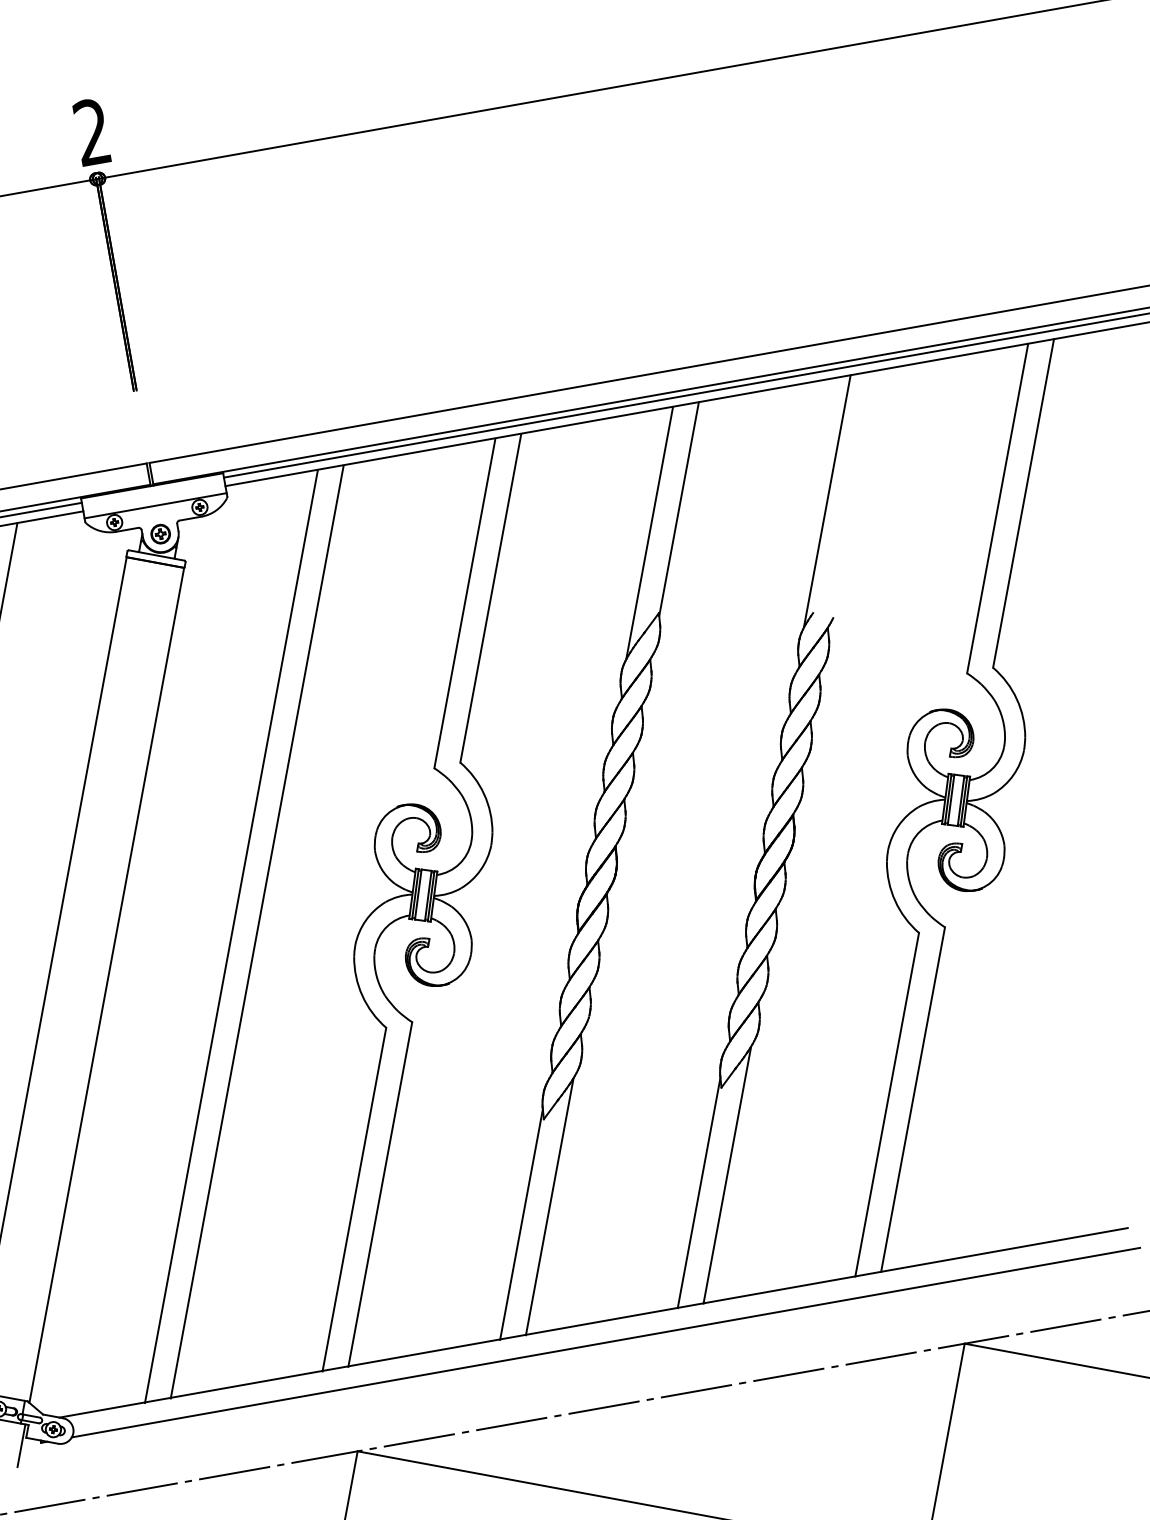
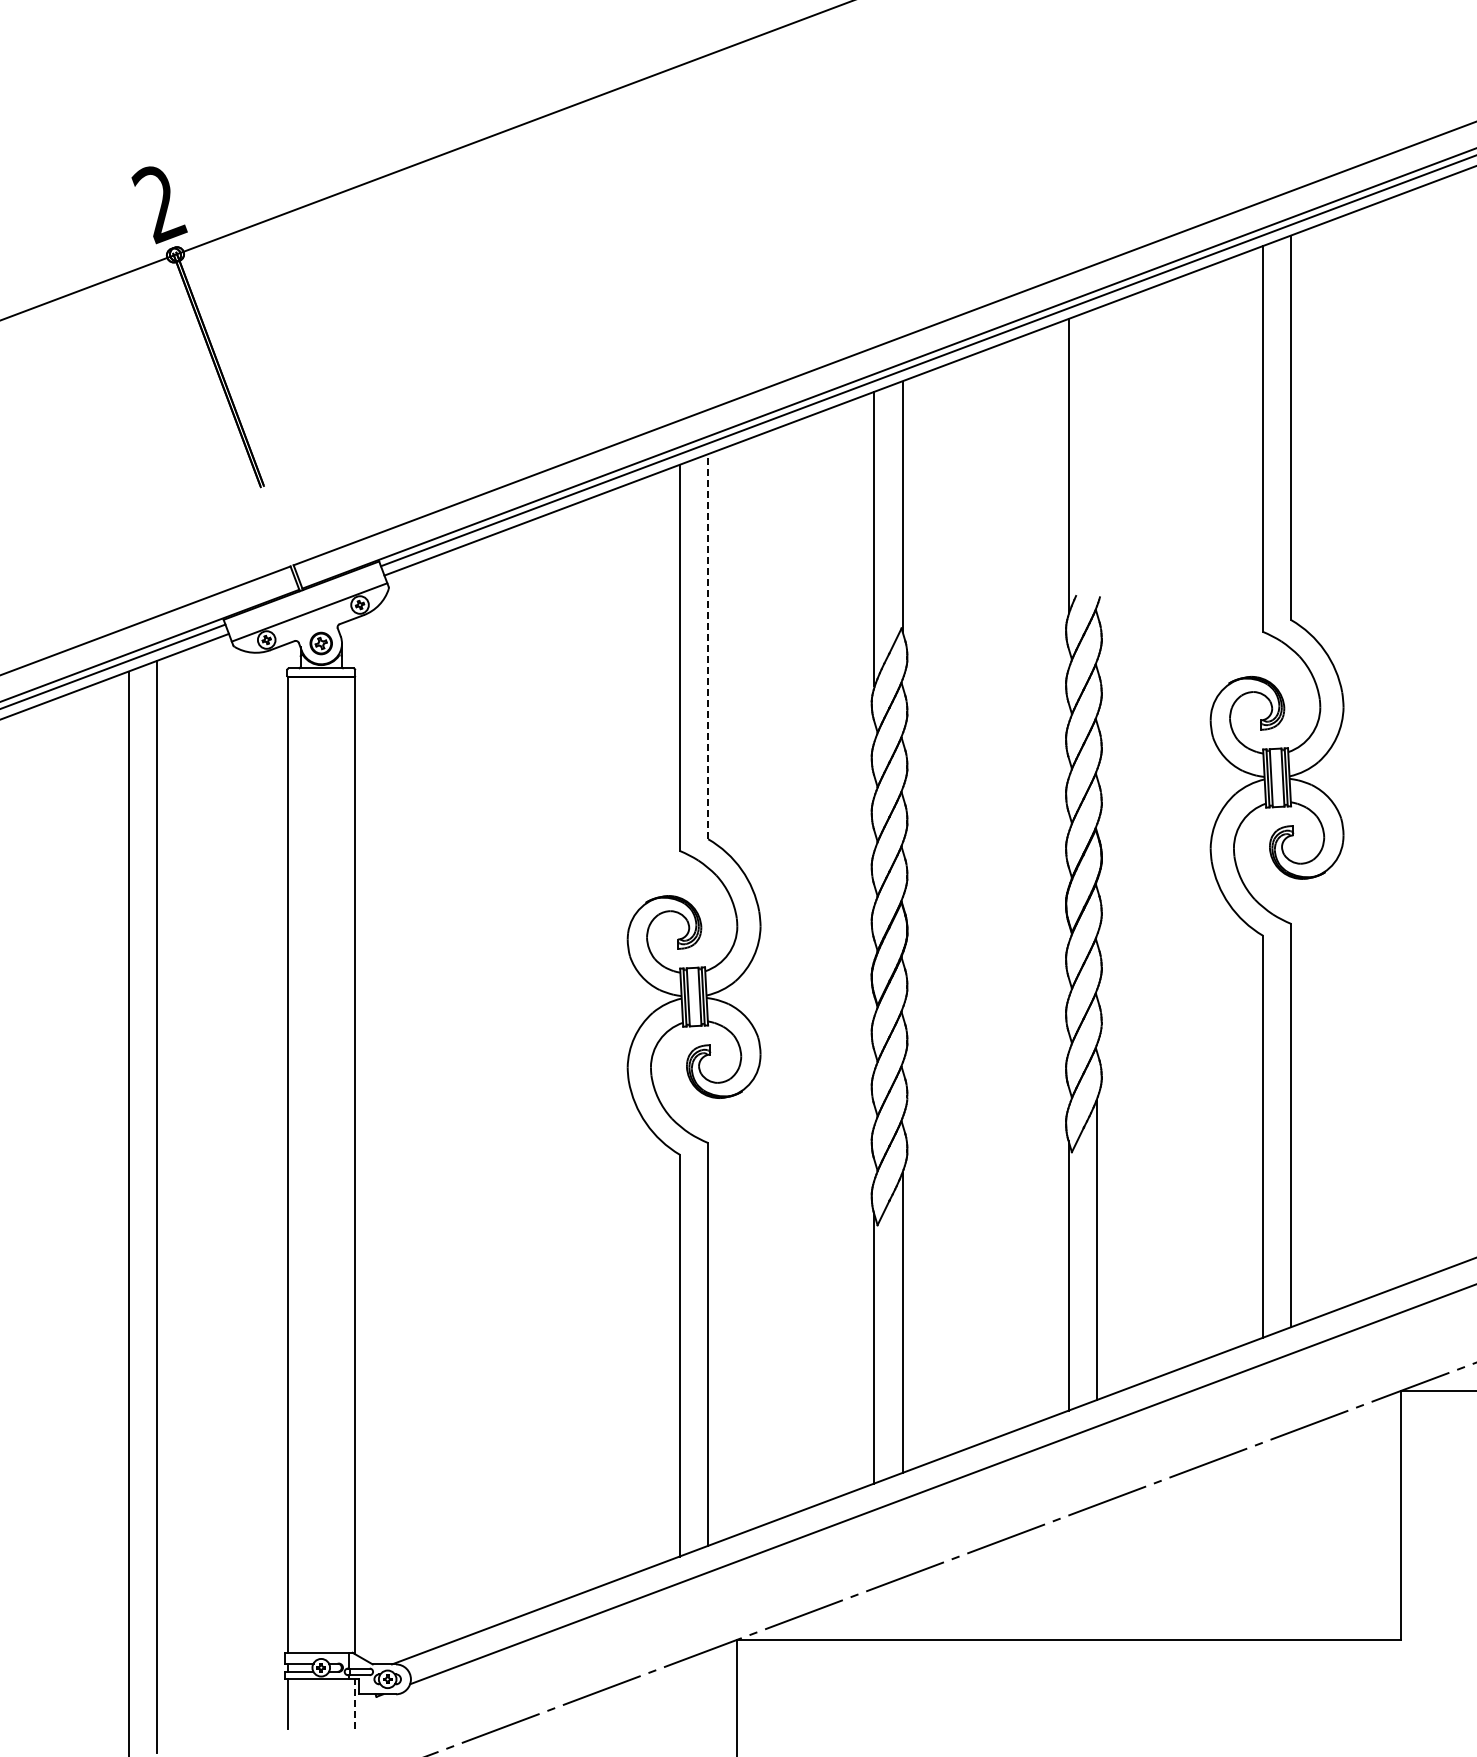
line: (491, 598) -> (708, 646), solid -> dashed
line: (256, 931) -> (513, 1073), removed
line: (231, 936) -> (485, 1084), removed
line: (21, 1445) -> (354, 1704), solid -> dashed

